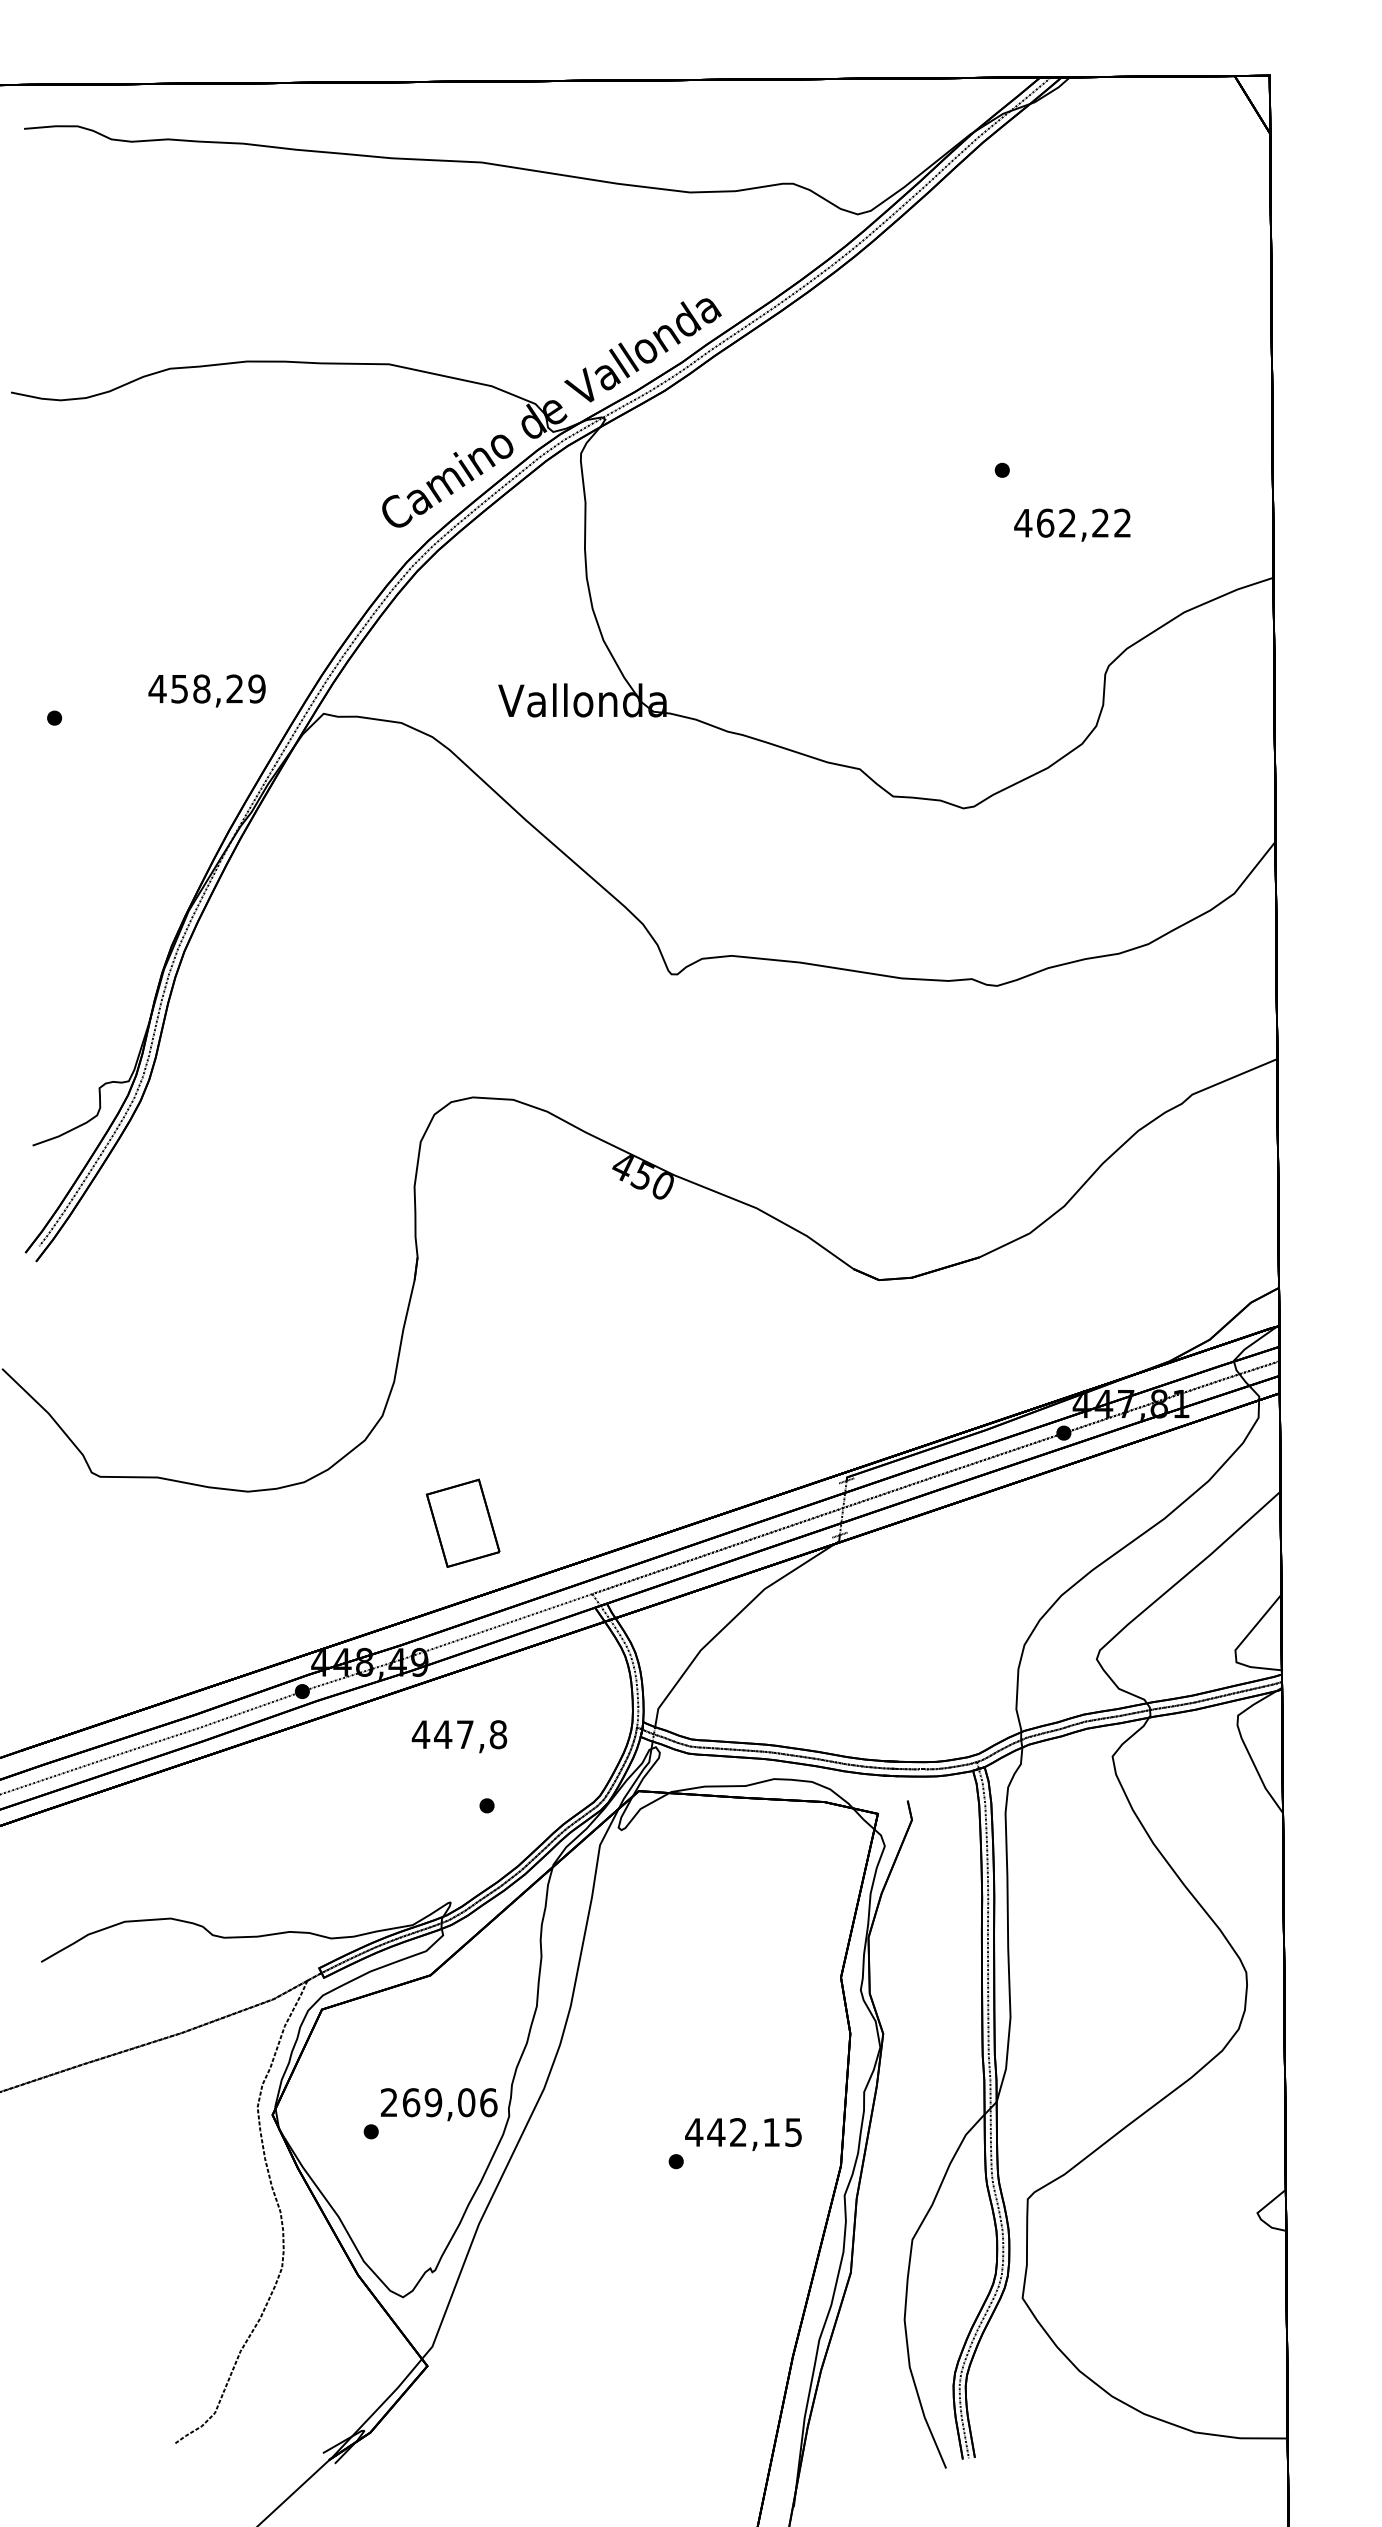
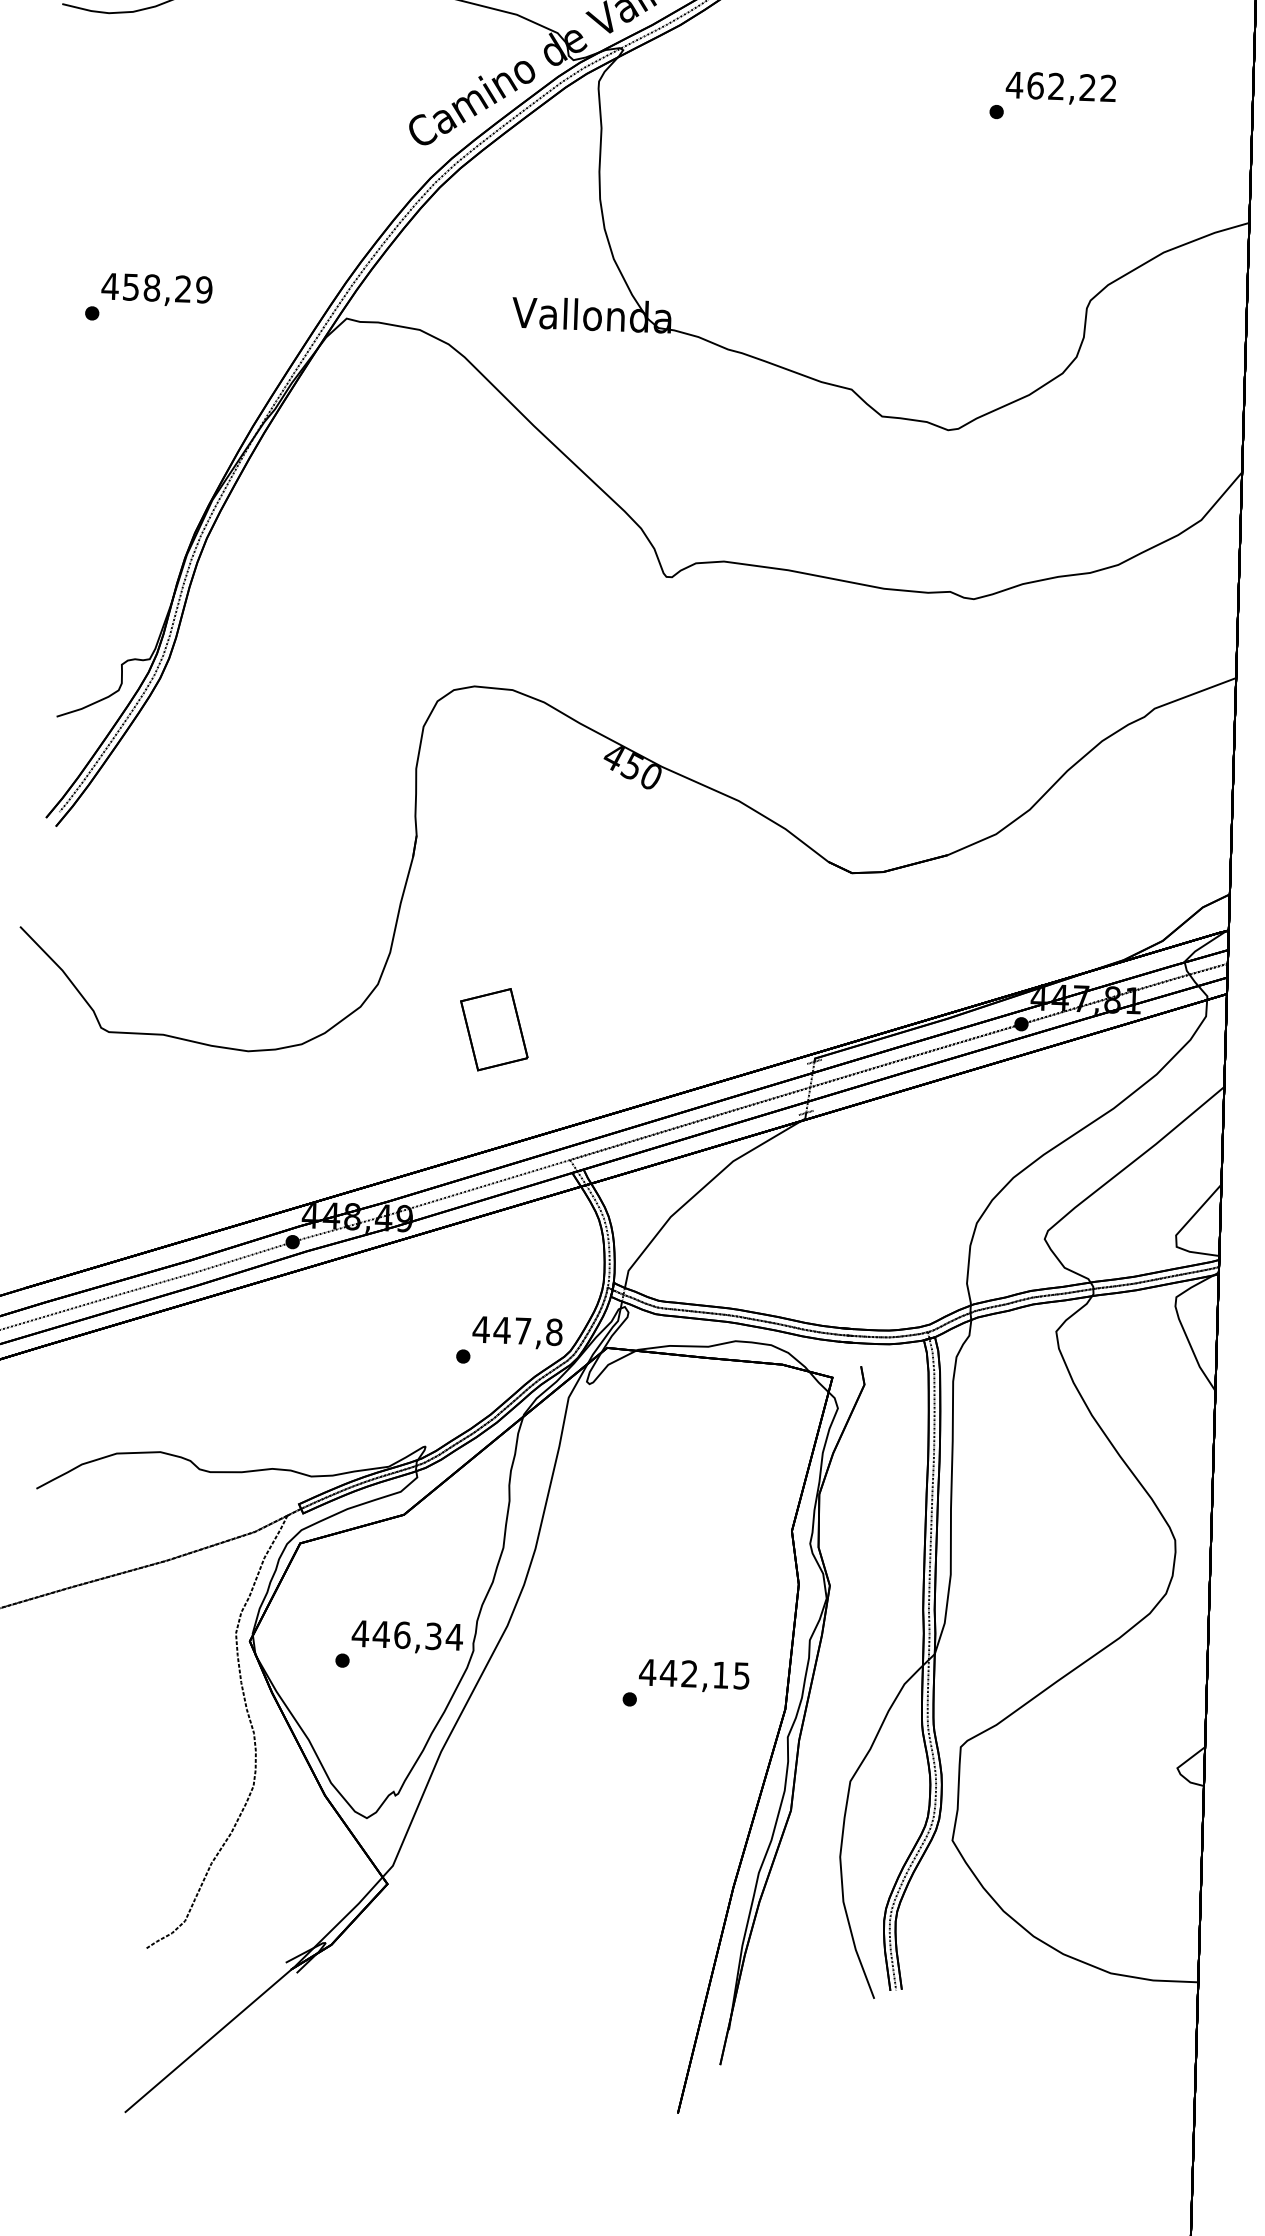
text: (1072, 524) -> (1061, 88), moved
text: (206, 690) -> (156, 289), moved
part: (462, 1522) -> (493, 1028), moved
text: (459, 1736) -> (517, 1332), moved
text: (438, 2102) -> (407, 1635), 269,06 -> 446,34

